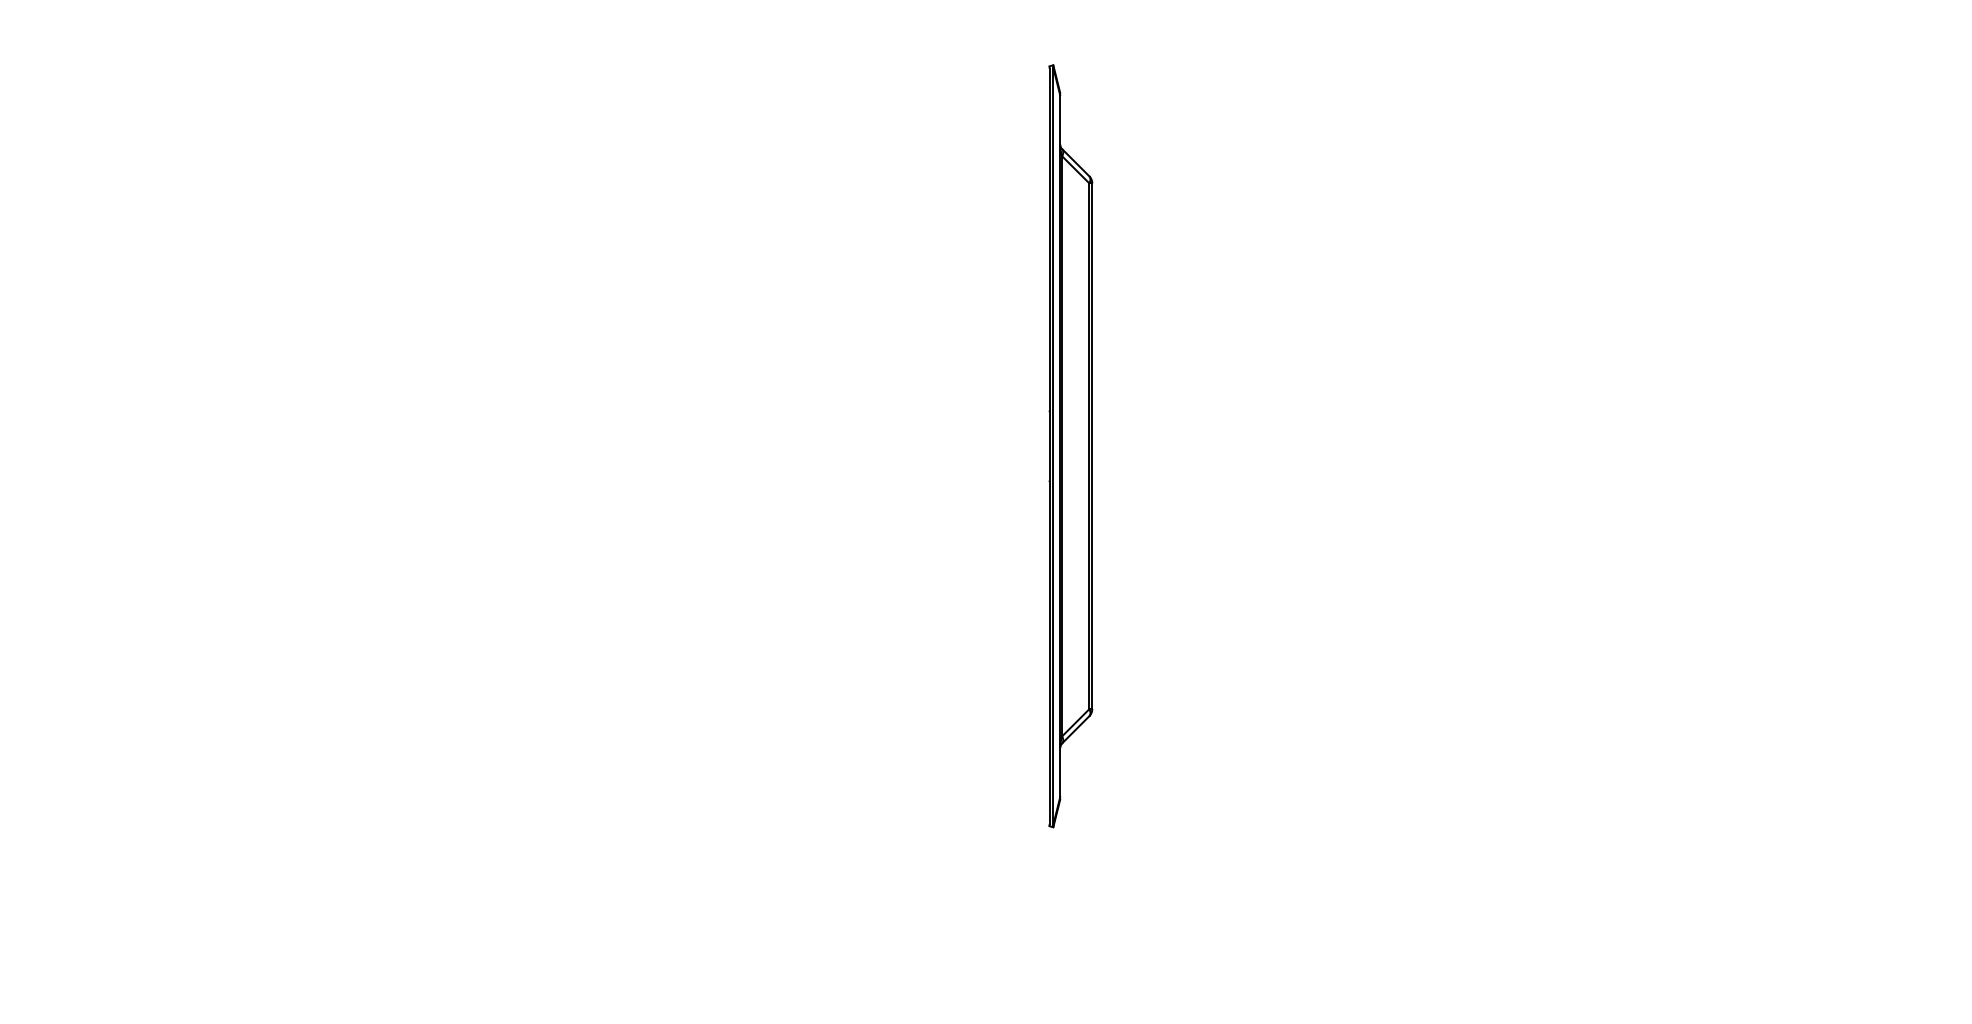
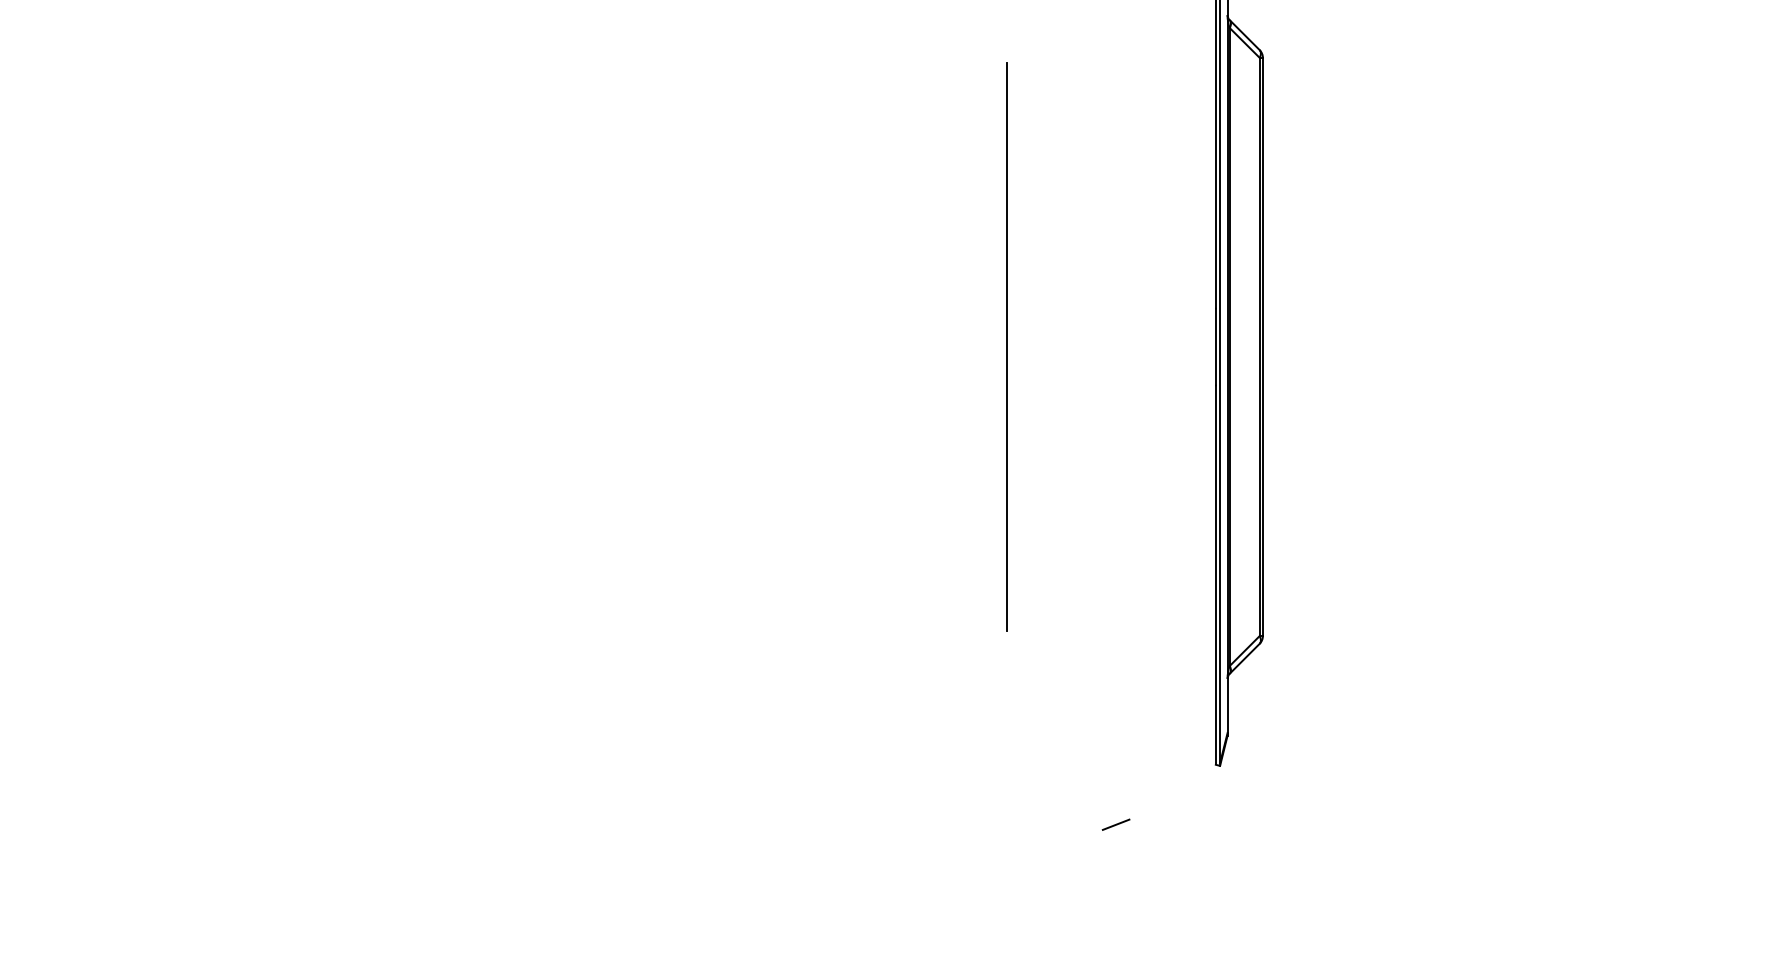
line: (859, 446) -> (1006, 347), added
line: (958, 880) -> (1115, 824), added

